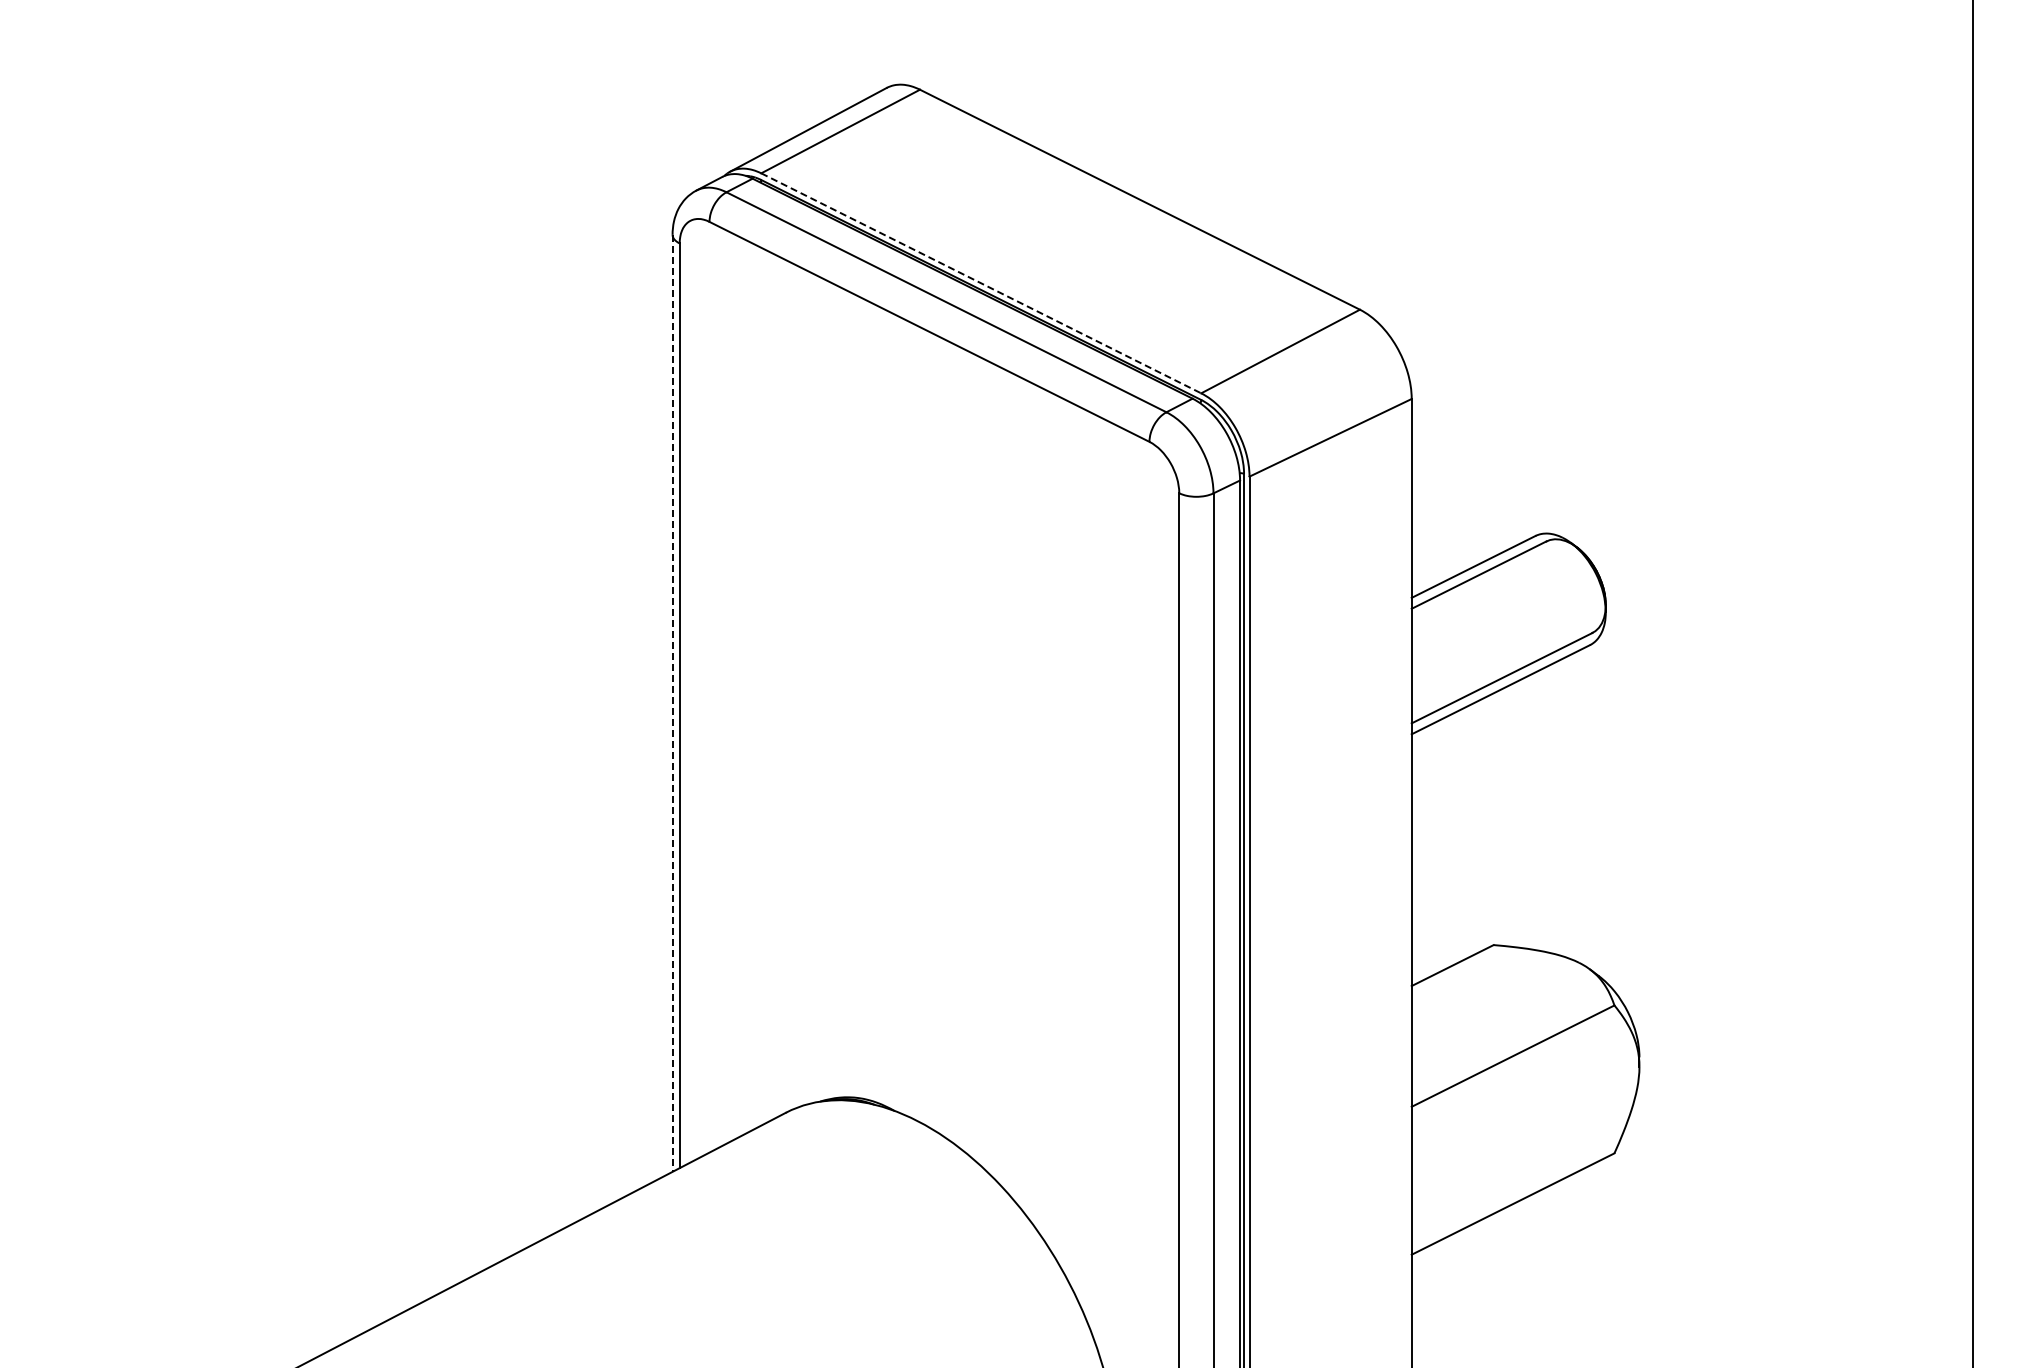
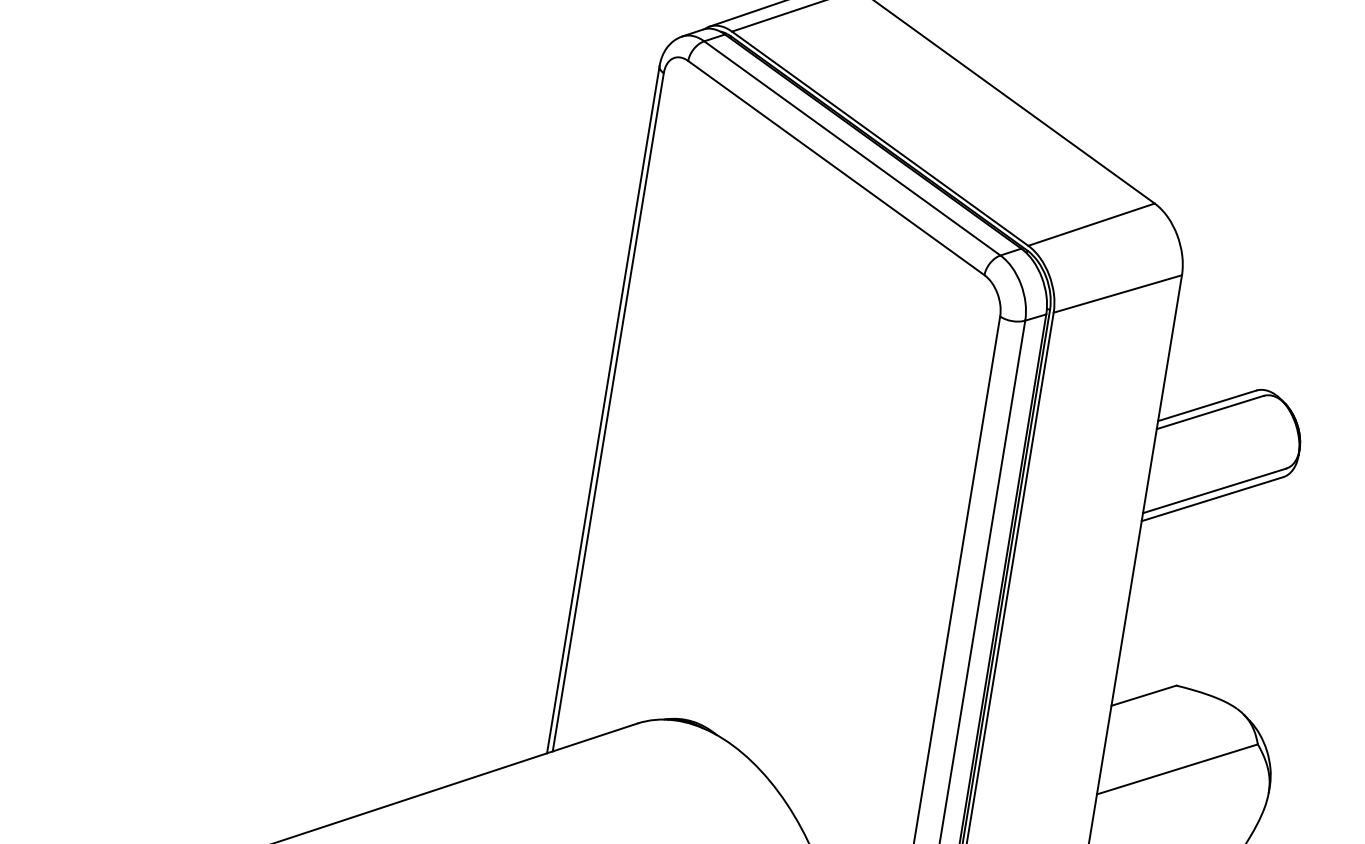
line: (981, 283) -> (880, 138), dashed -> solid
line: (672, 703) -> (603, 409), dashed -> solid

